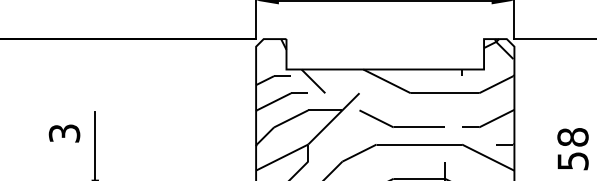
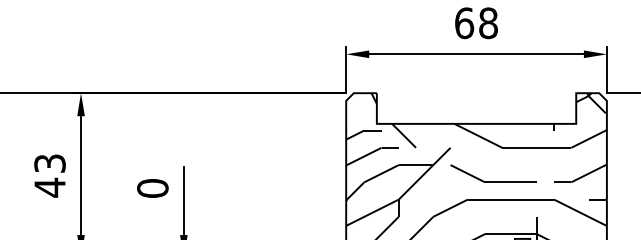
text: (64, 133) -> (152, 188), 3 -> 0

